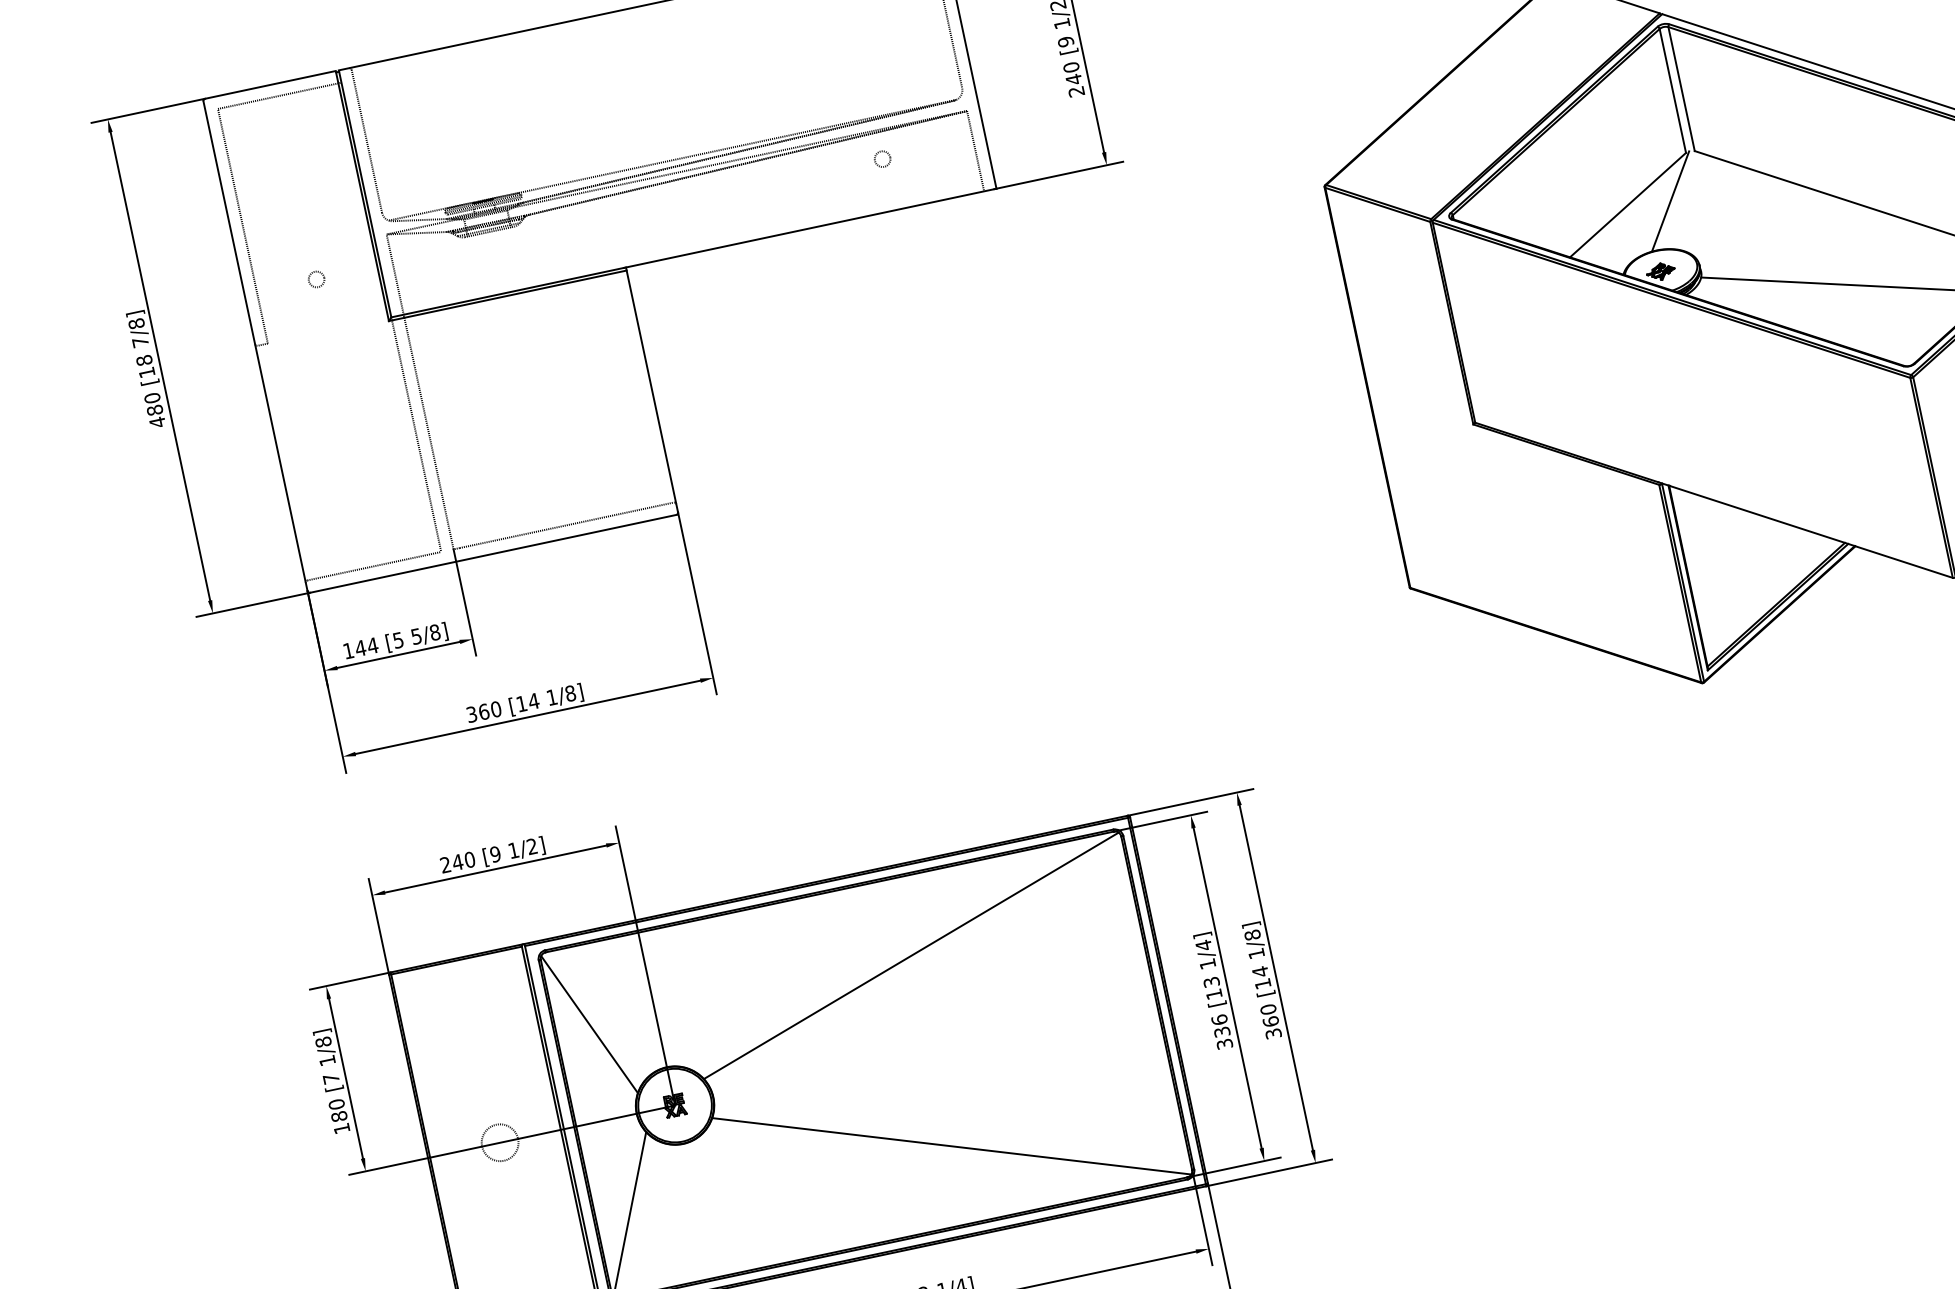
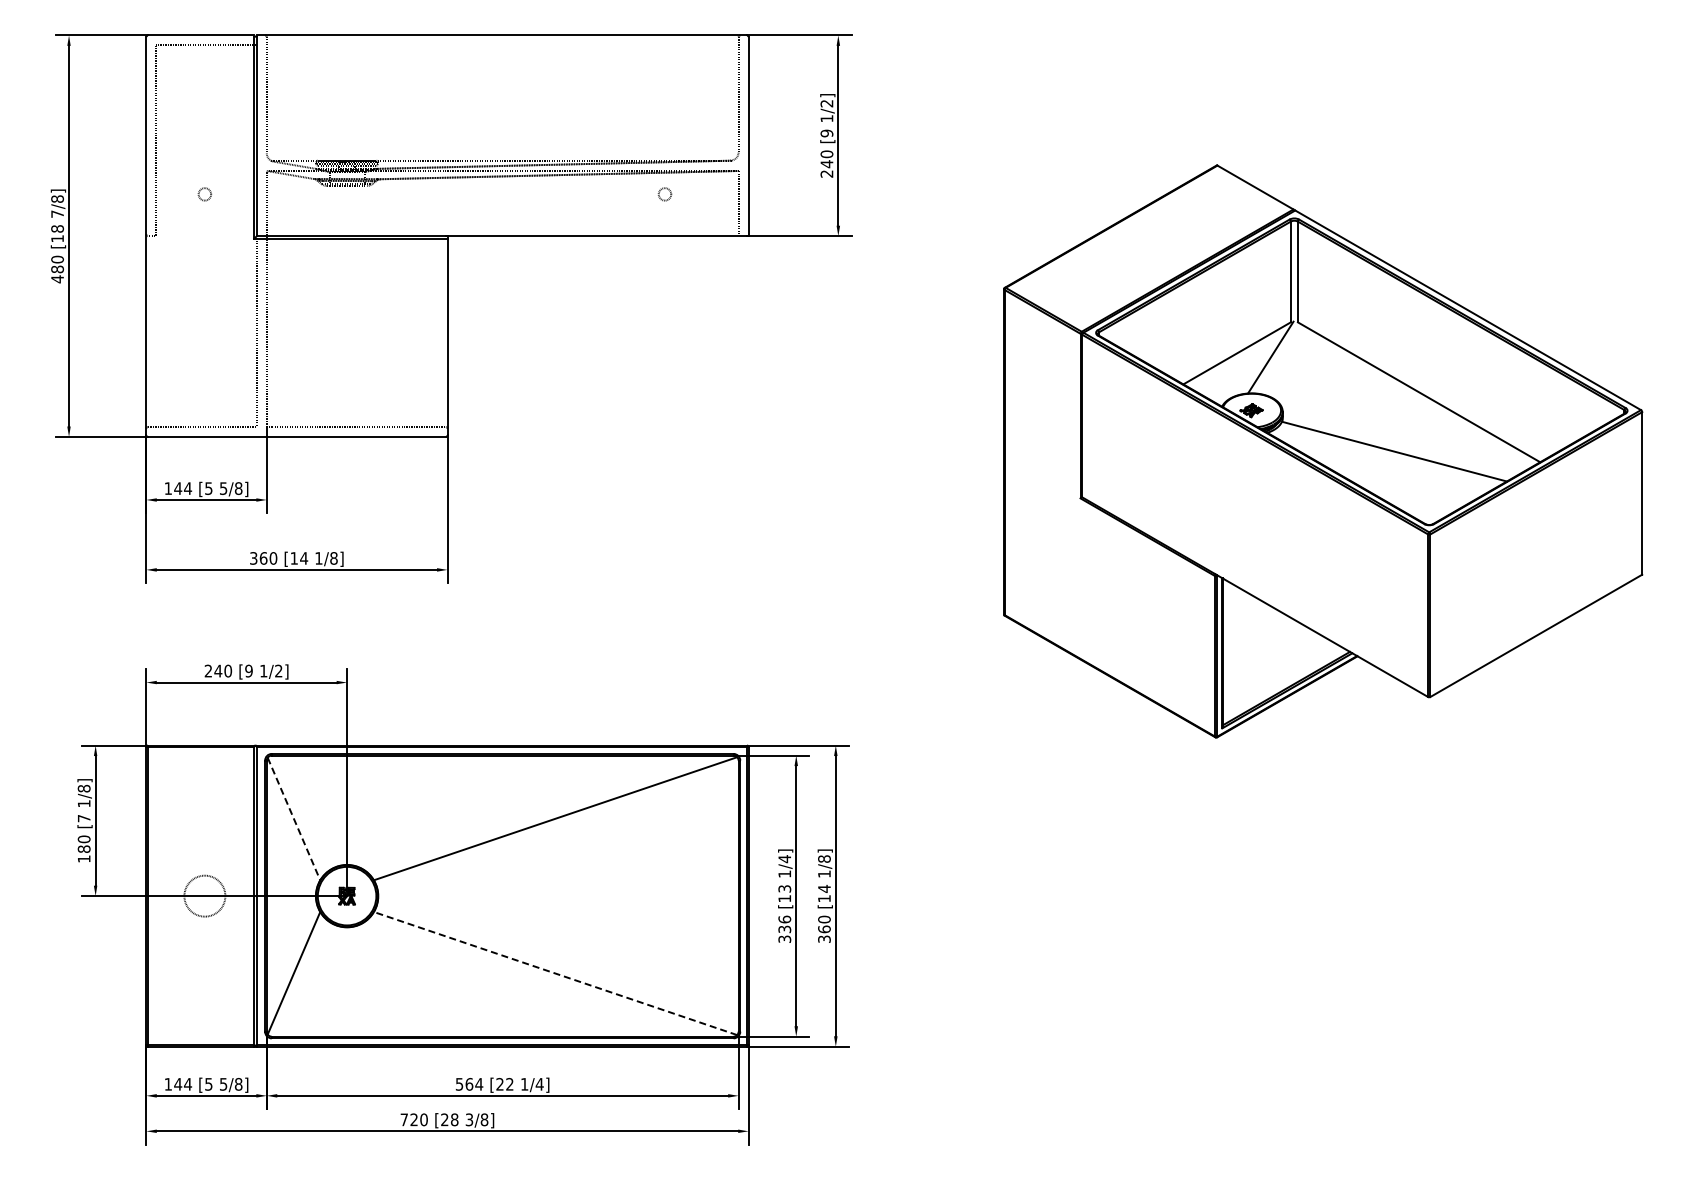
line: (589, 1025) -> (293, 819), solid -> dashed
circle: (499, 1142) -> (204, 895), size x1.4
line: (951, 1146) -> (555, 973), solid -> dashed

